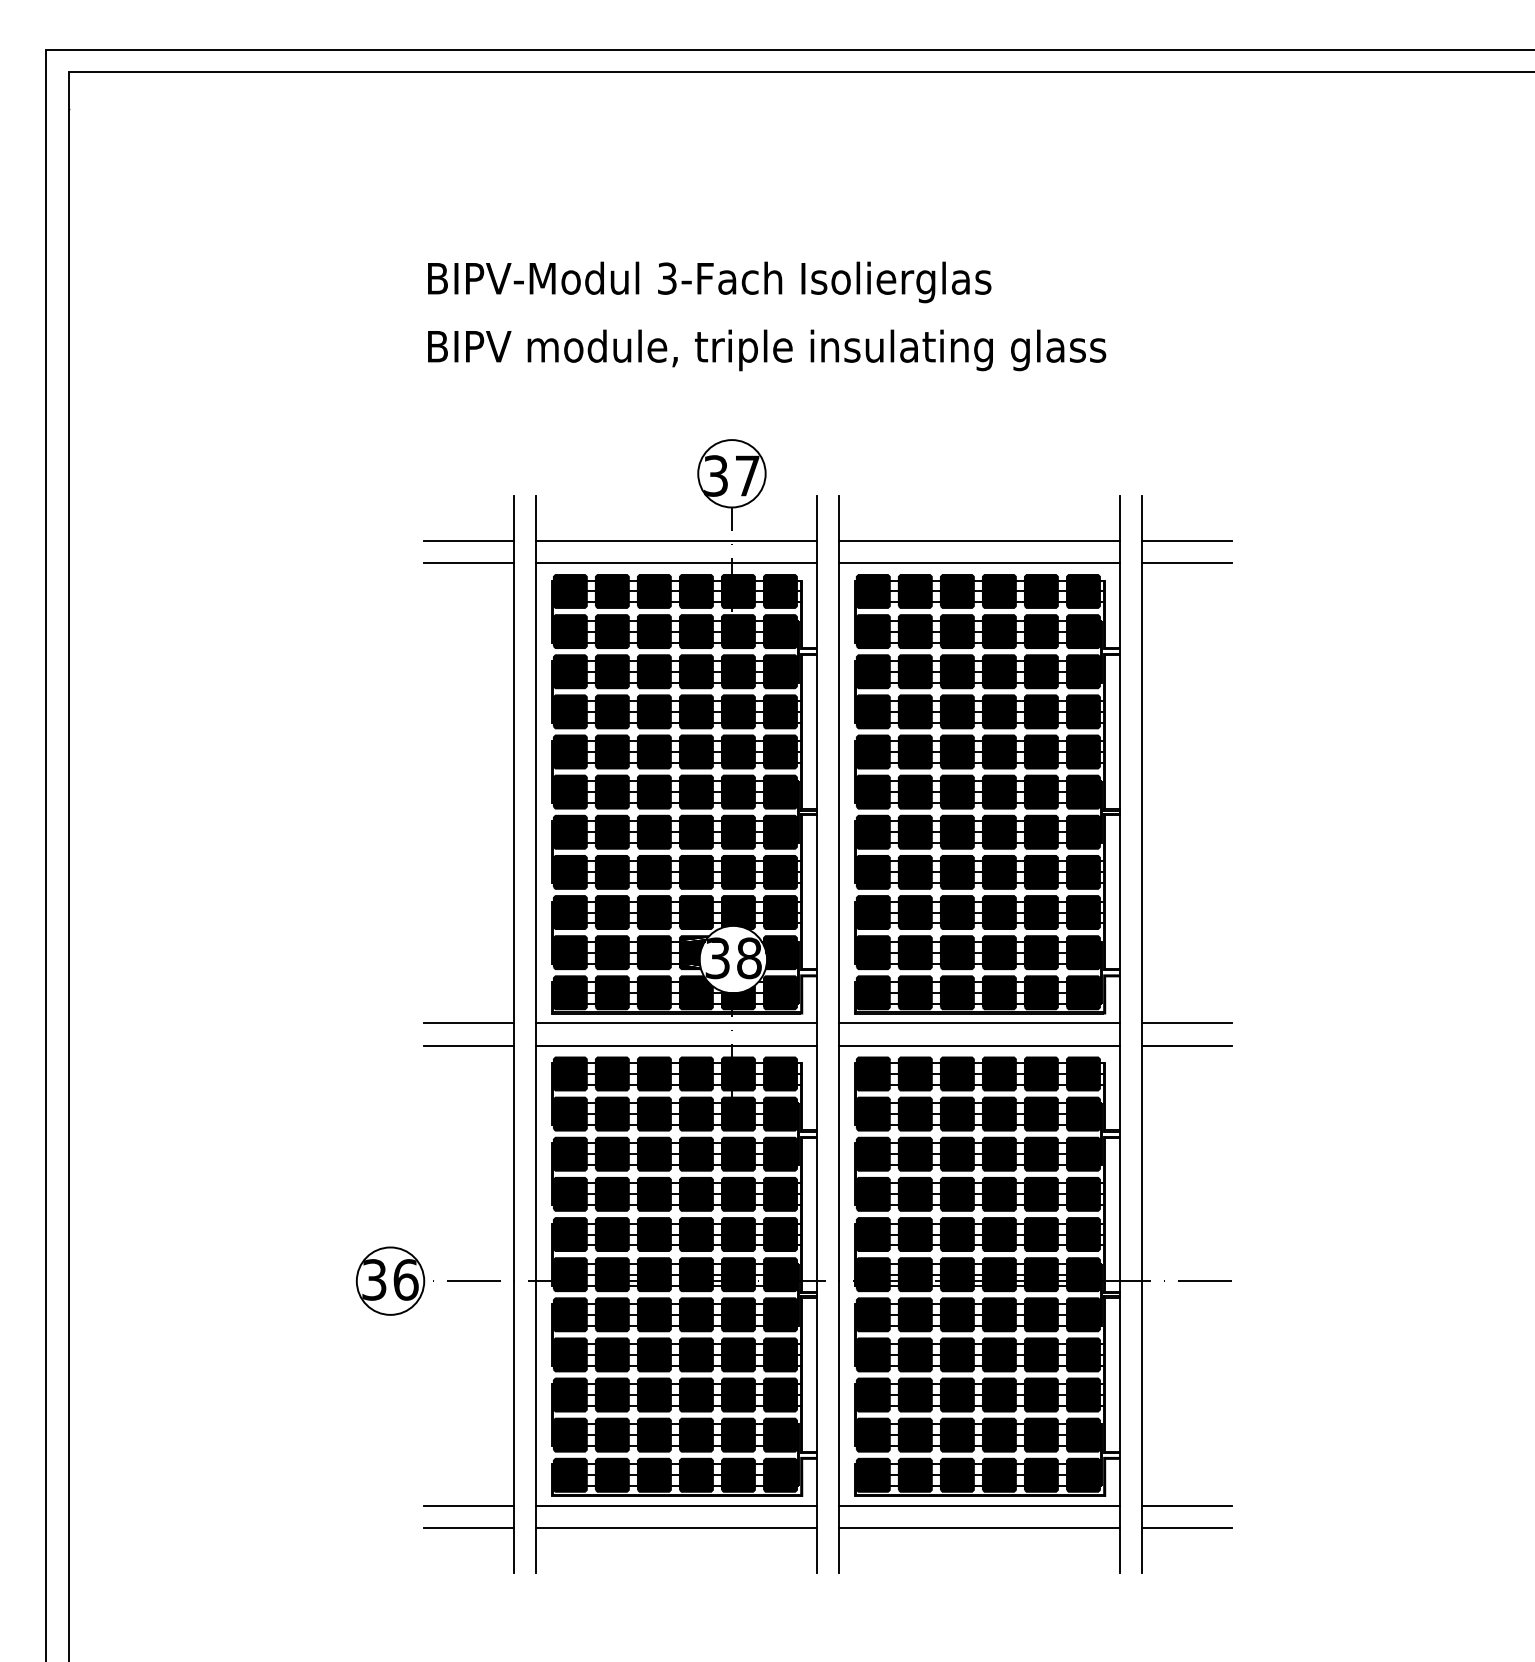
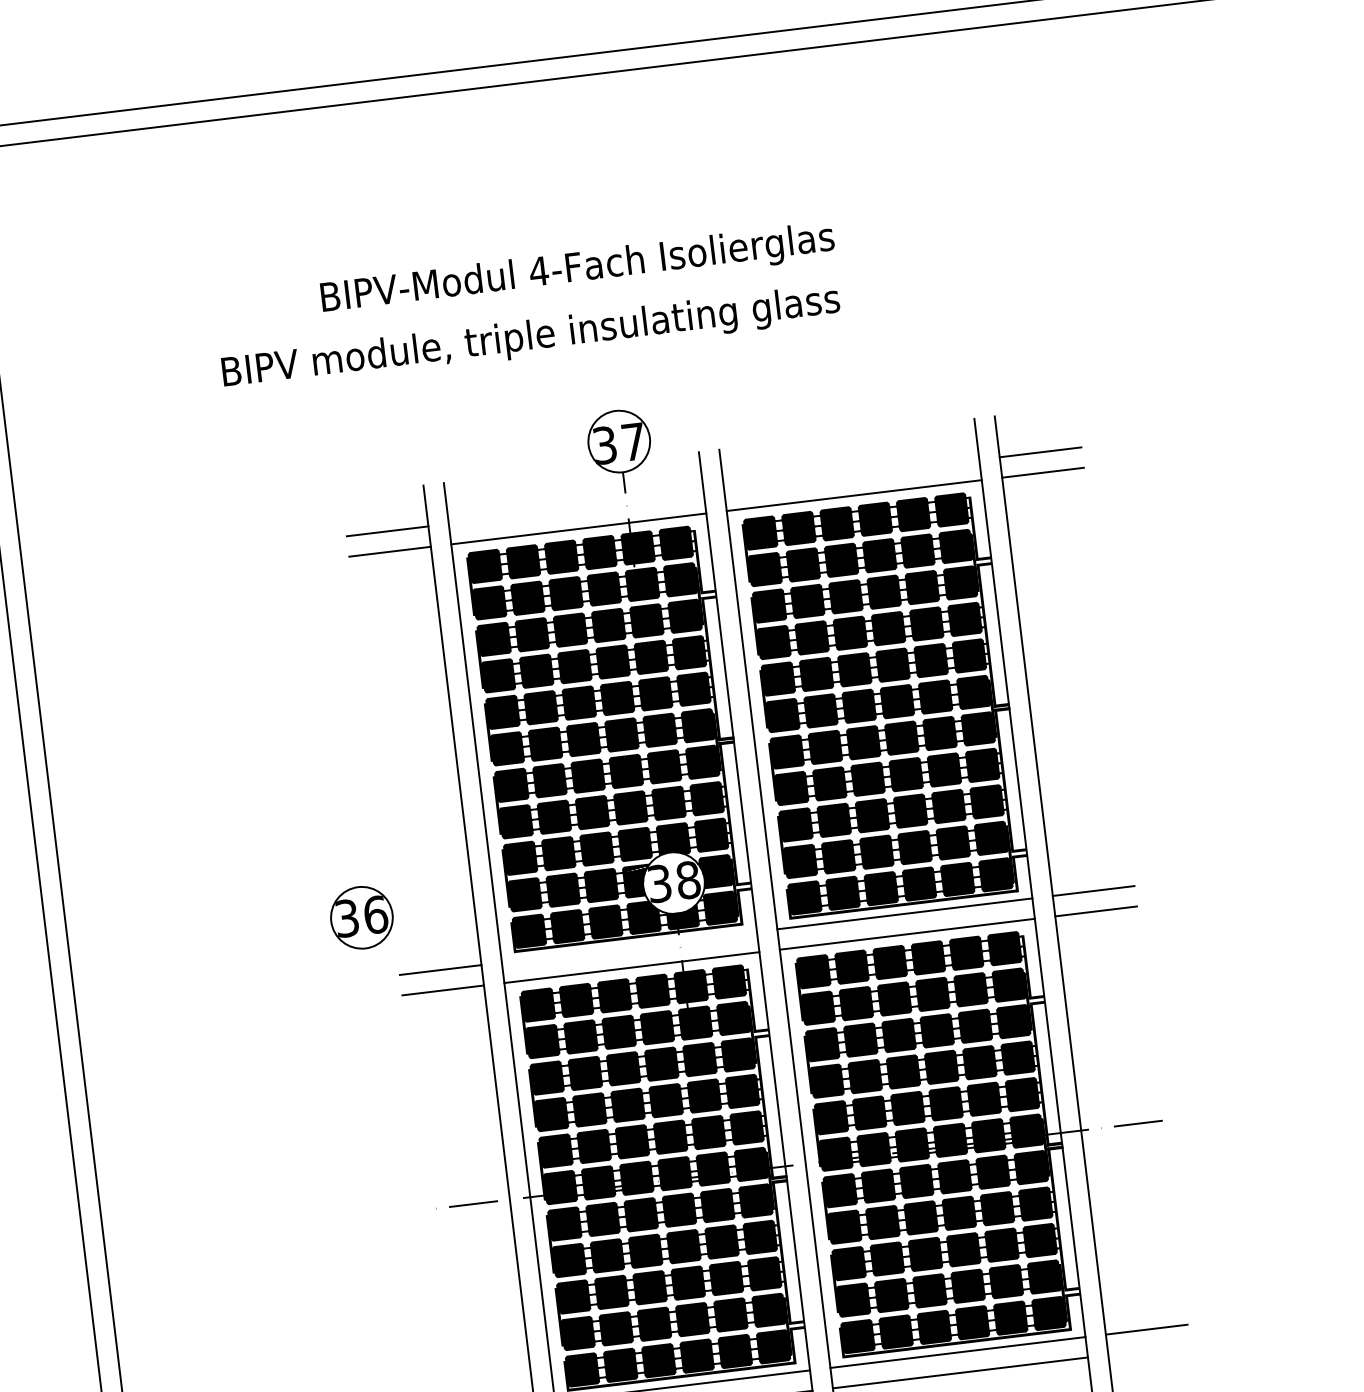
text: (667, 278) -> (539, 271), 3-Fach -> 4-Fach
text: (767, 350) -> (531, 338), moved
line: (676, 540) -> (576, 508), removed
line: (979, 540) -> (851, 475), removed
line: (676, 1023) -> (629, 947), removed
part: (390, 1280) -> (361, 917), moved
line: (1187, 1528) -> (1149, 1350), removed

